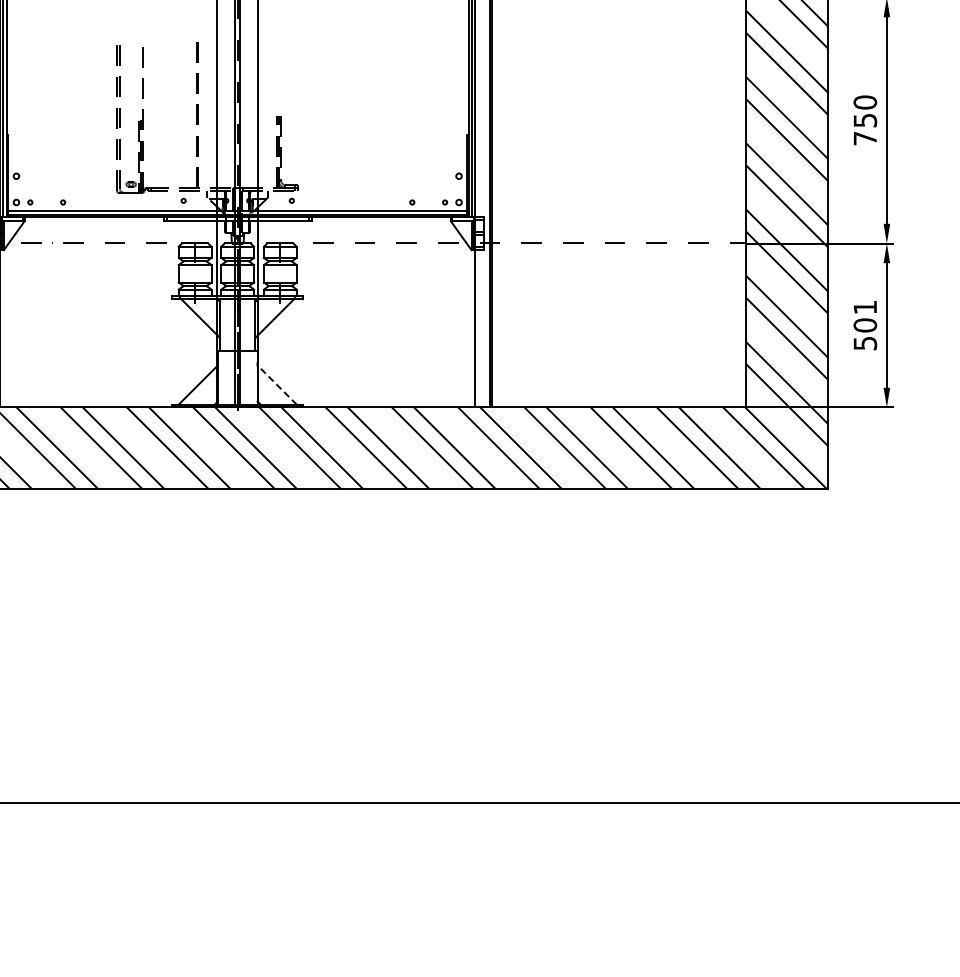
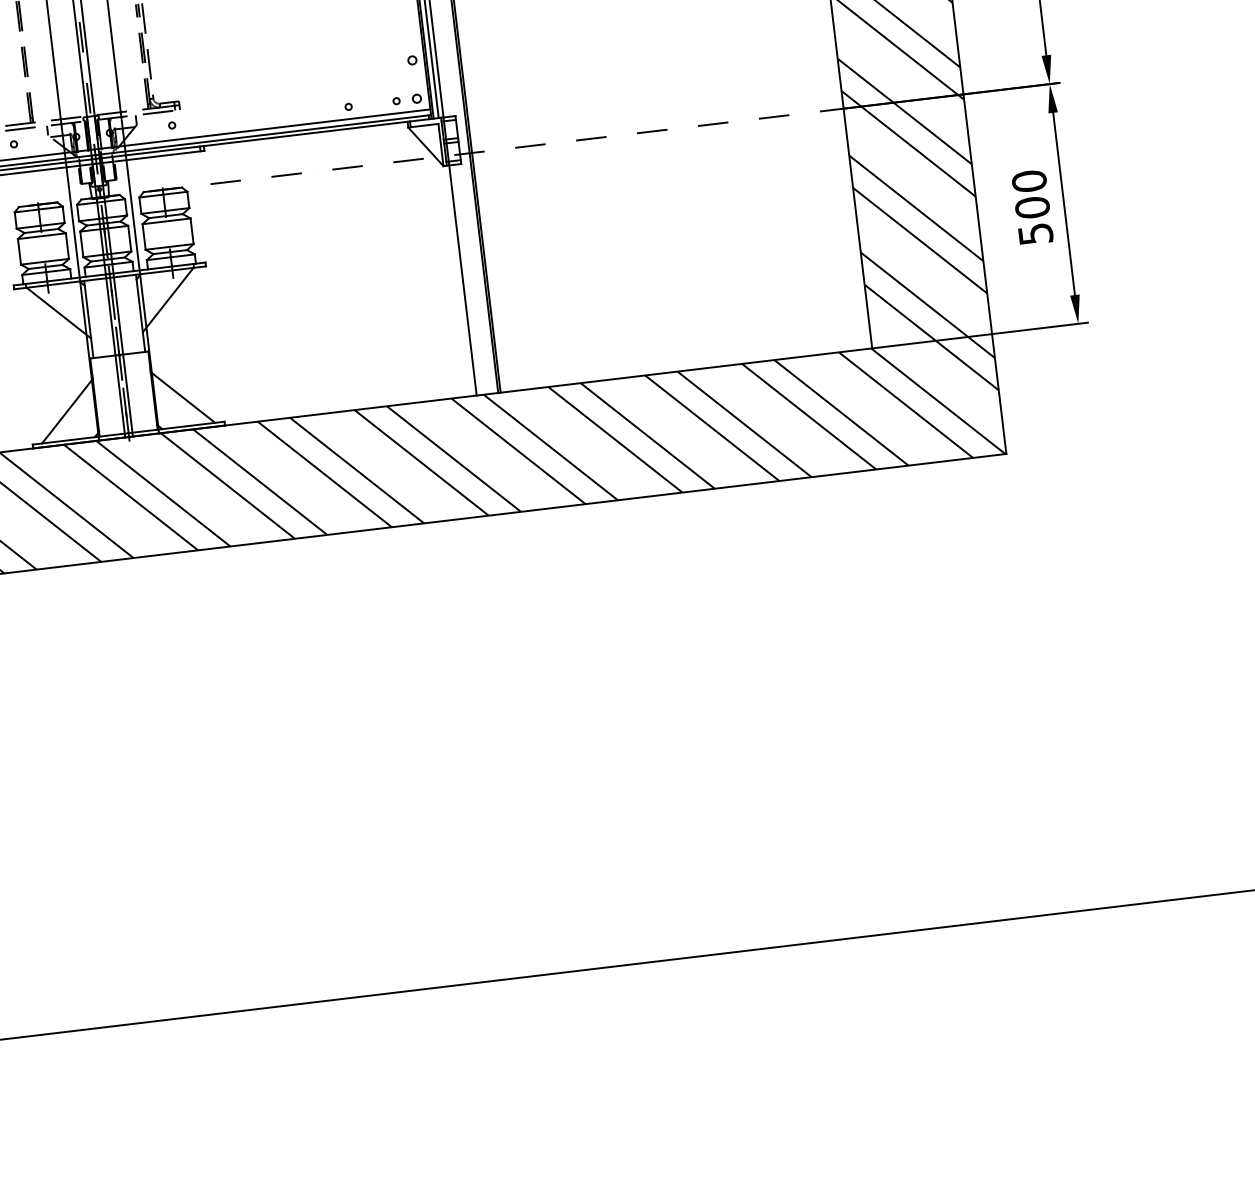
text: (865, 307) -> (1029, 181), 501 -> 500
line: (277, 385) -> (183, 398), dashed -> solid

